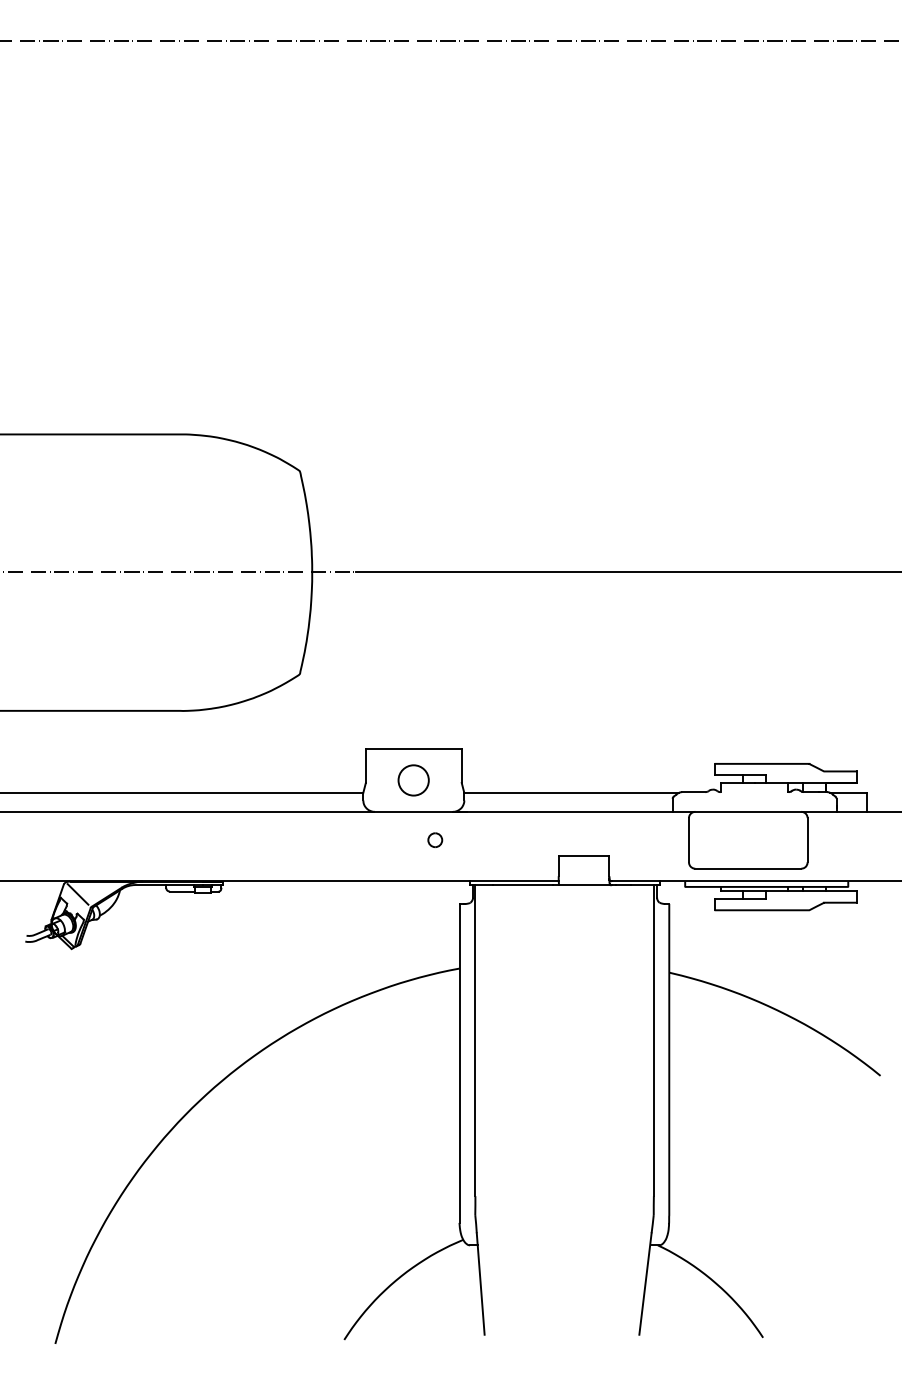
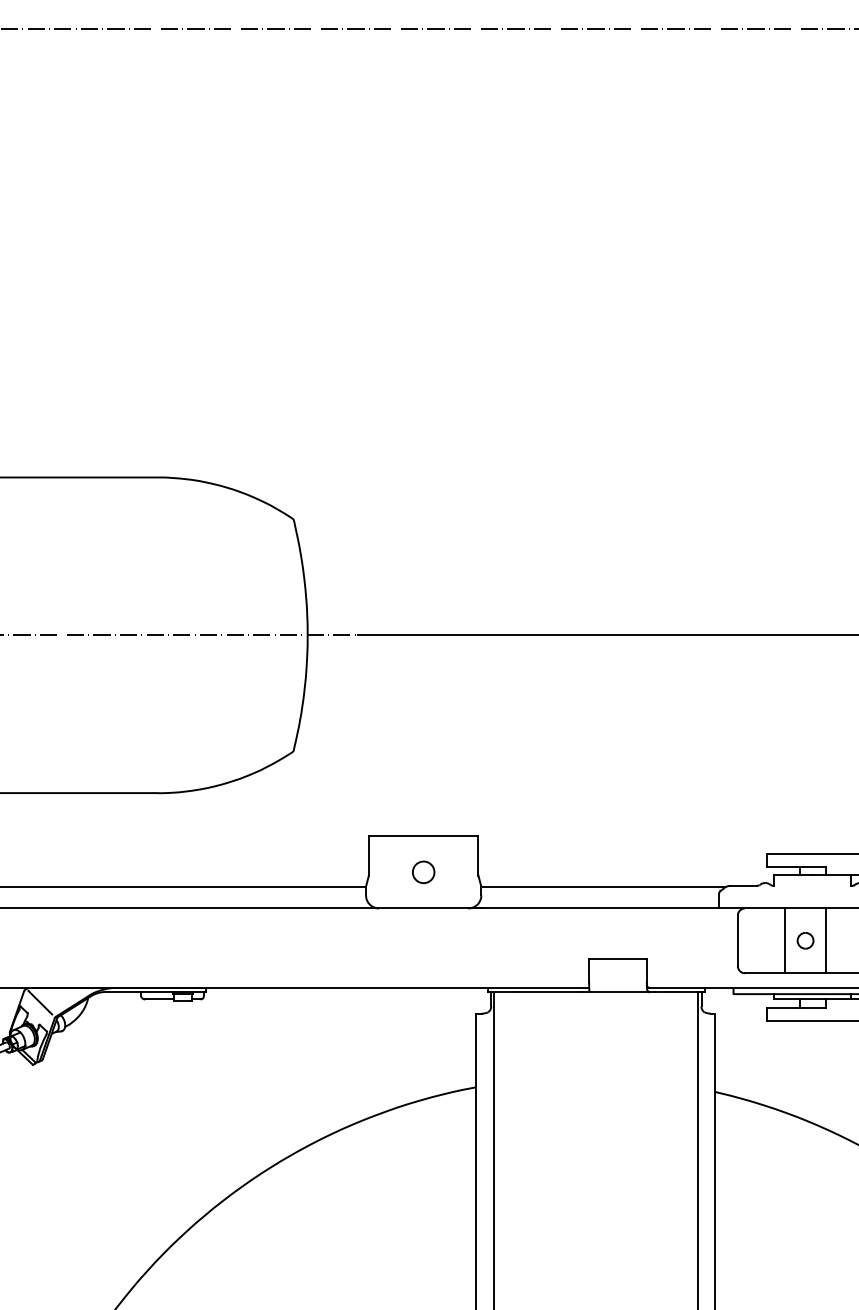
circle: (413, 779) -> (423, 871), size x0.62
part: (435, 839) -> (805, 939), moved
line: (730, 839) -> (785, 939), added
line: (766, 839) -> (826, 939), added

